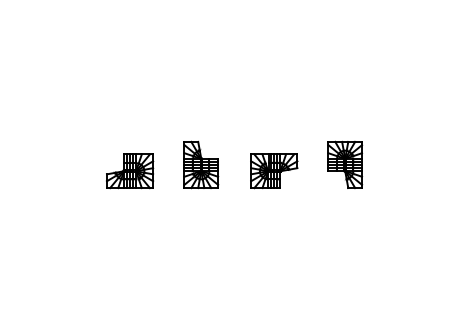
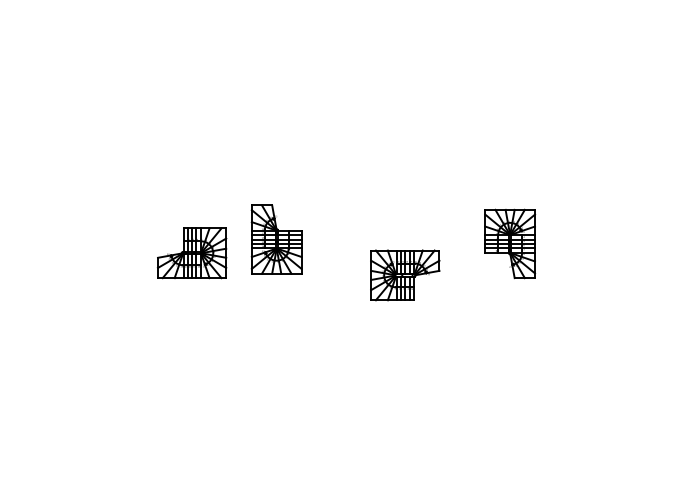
part: (201, 164) -> (277, 238), moved
part: (274, 171) -> (405, 275), moved

